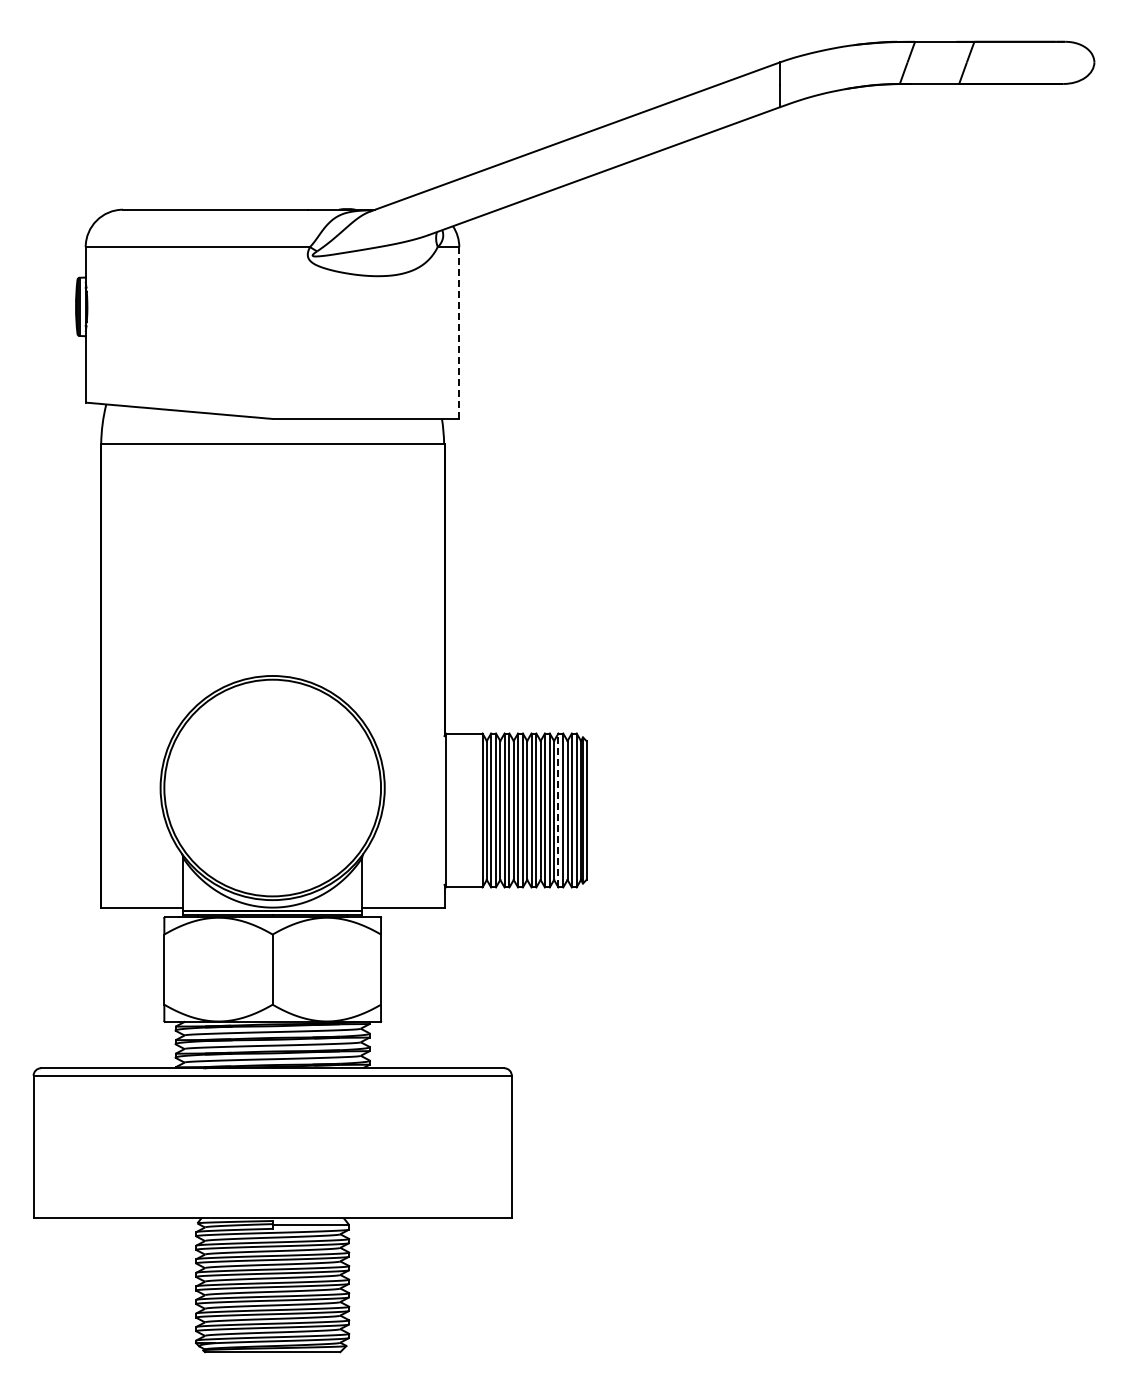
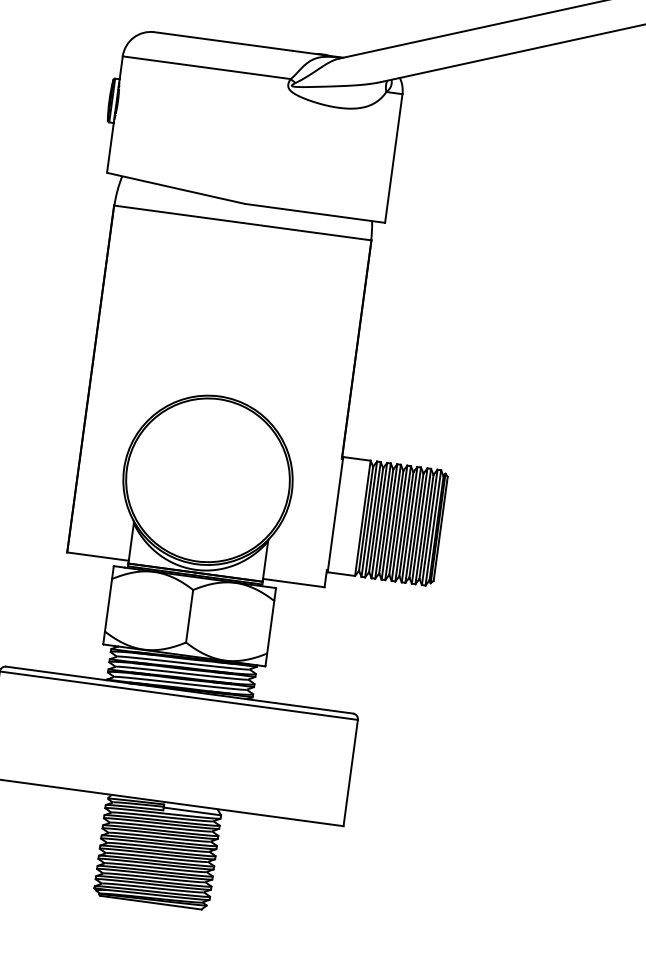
line: (459, 333) -> (393, 158), dashed -> solid
line: (558, 810) -> (419, 526), dashed -> solid

